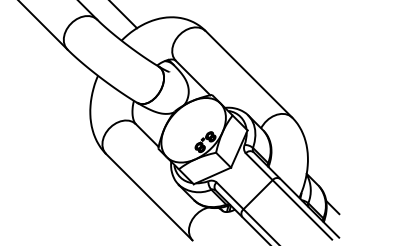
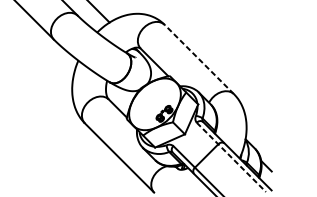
line: (248, 73) -> (198, 58), solid -> dashed
line: (289, 196) -> (231, 157), solid -> dashed

